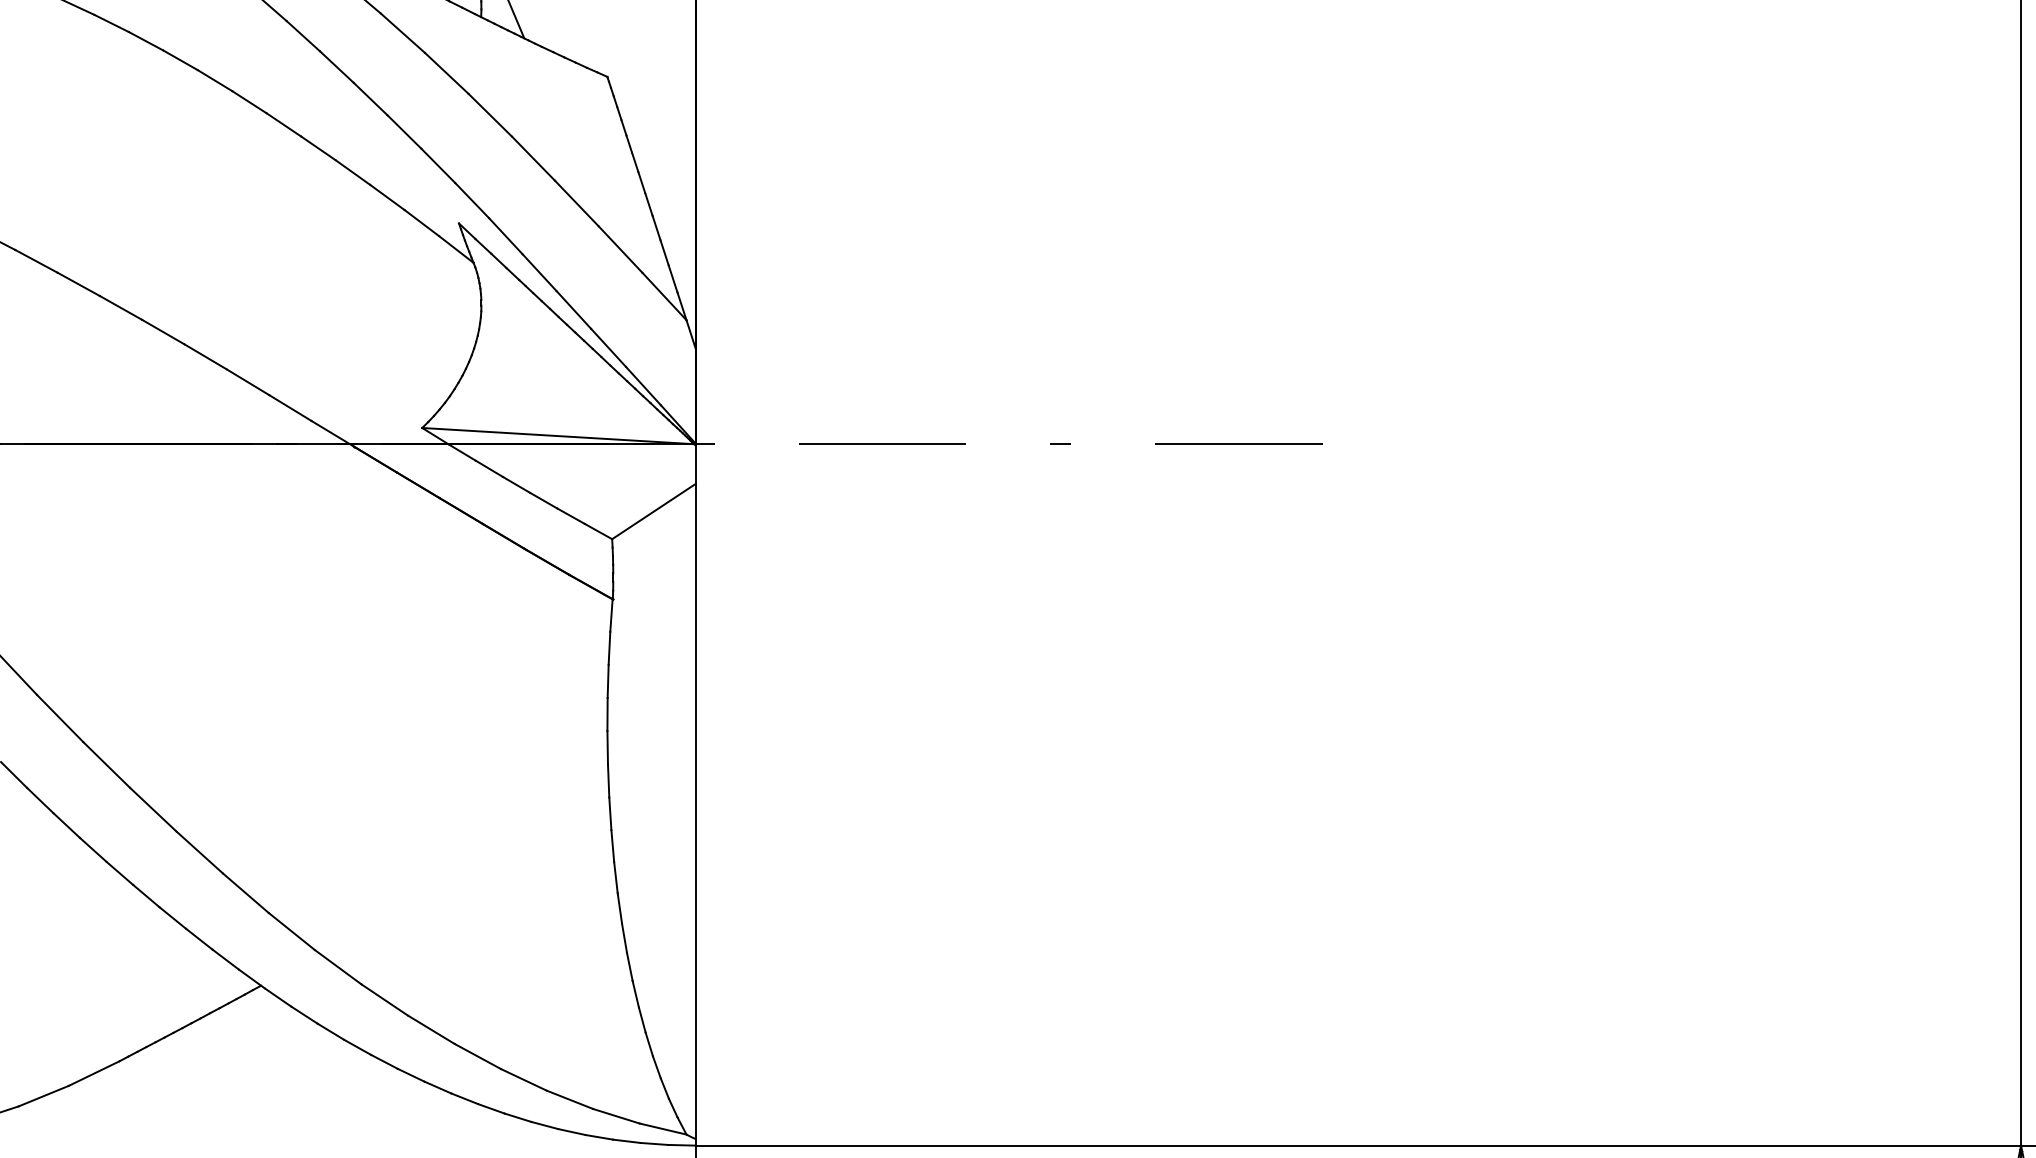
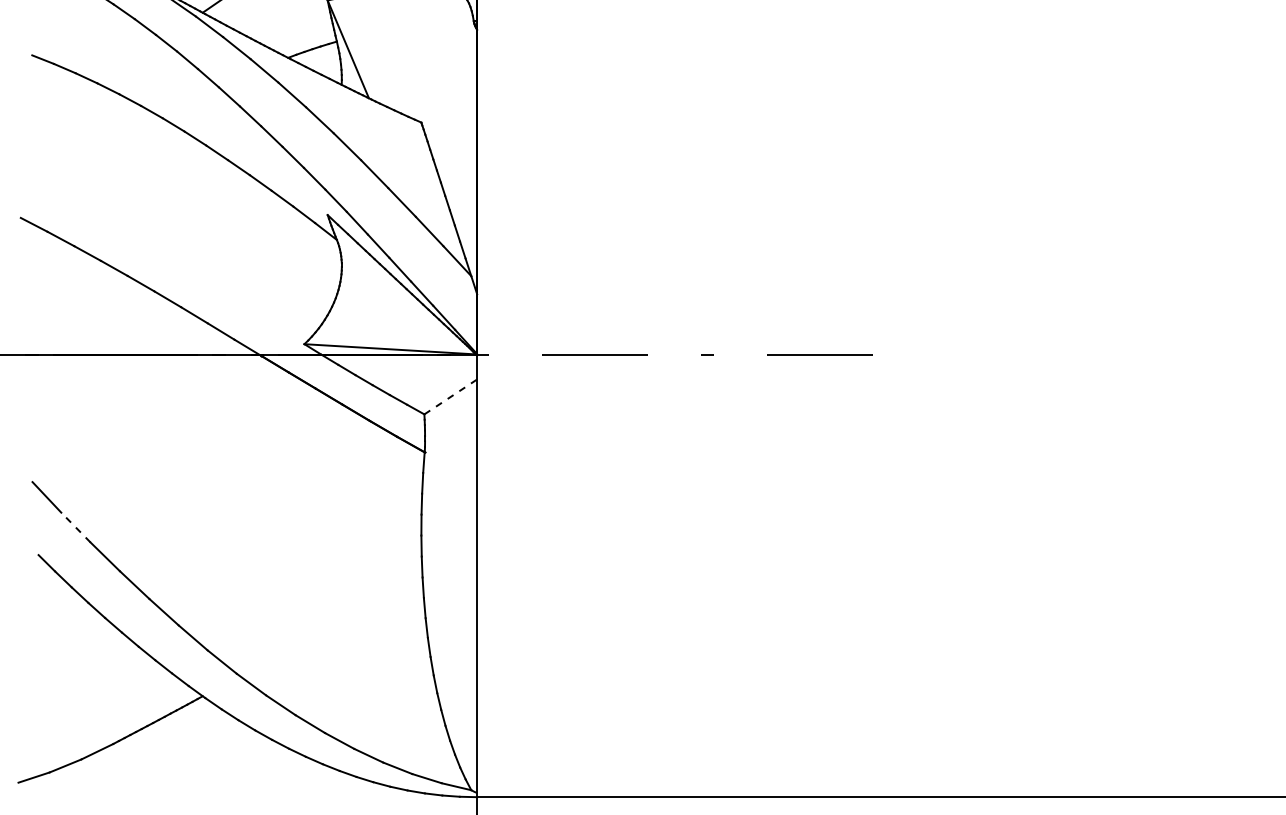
line: (653, 510) -> (450, 396), solid -> dashed
line: (59, 718) -> (75, 527), solid -> dashed

